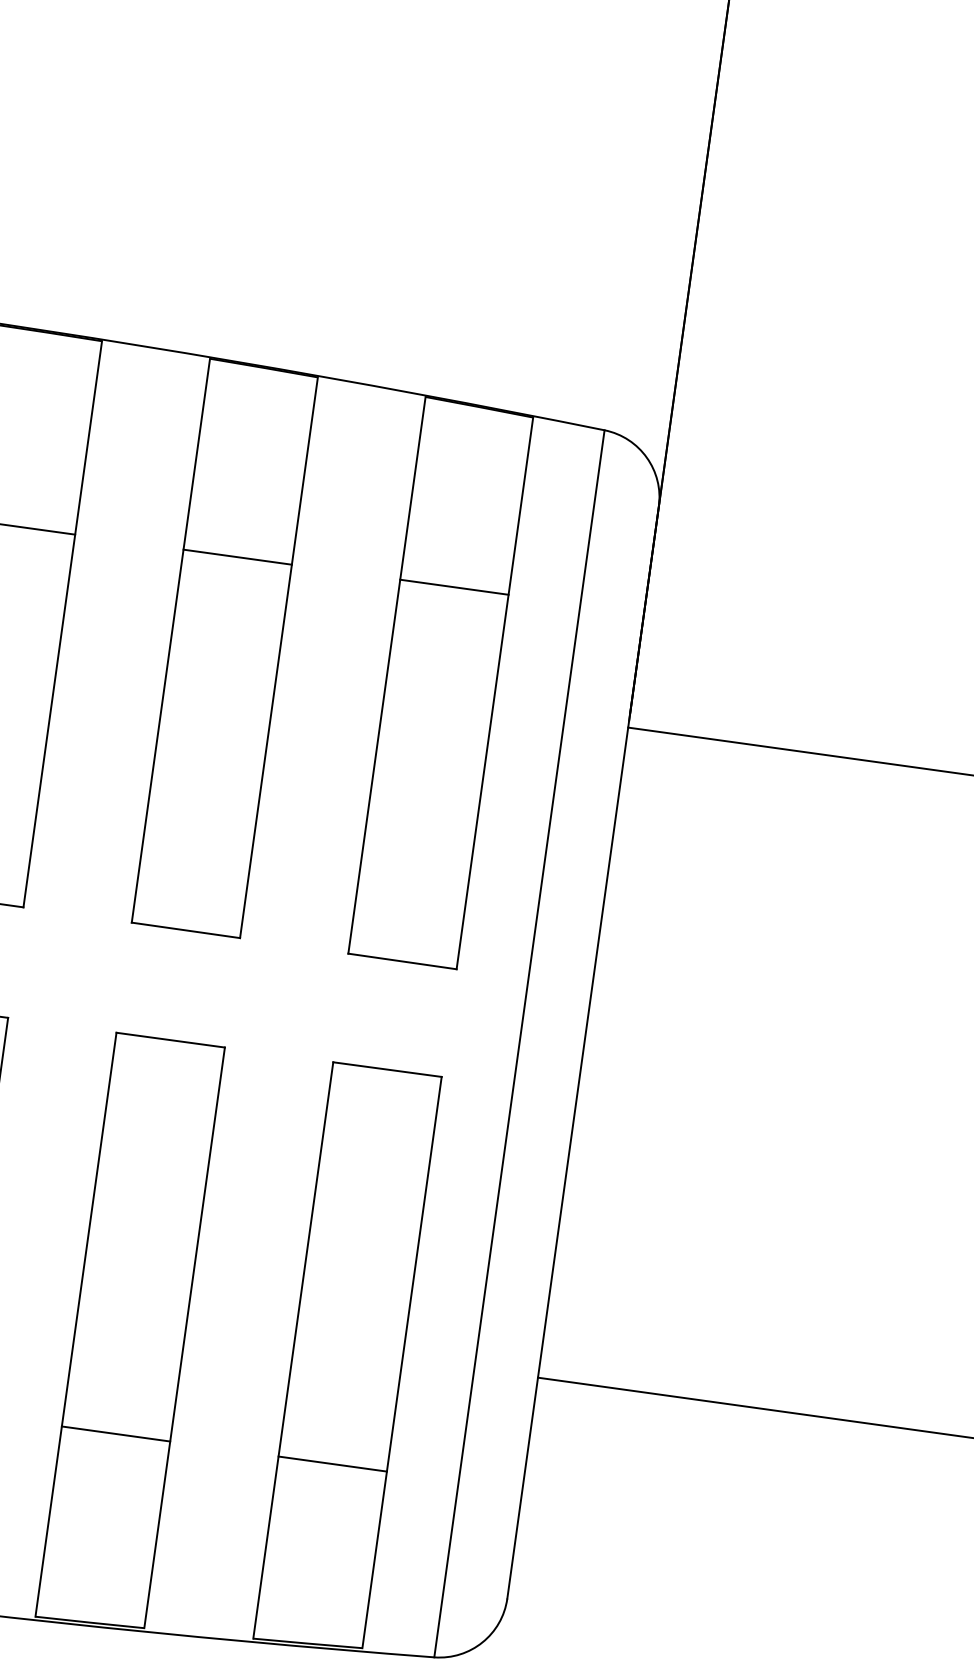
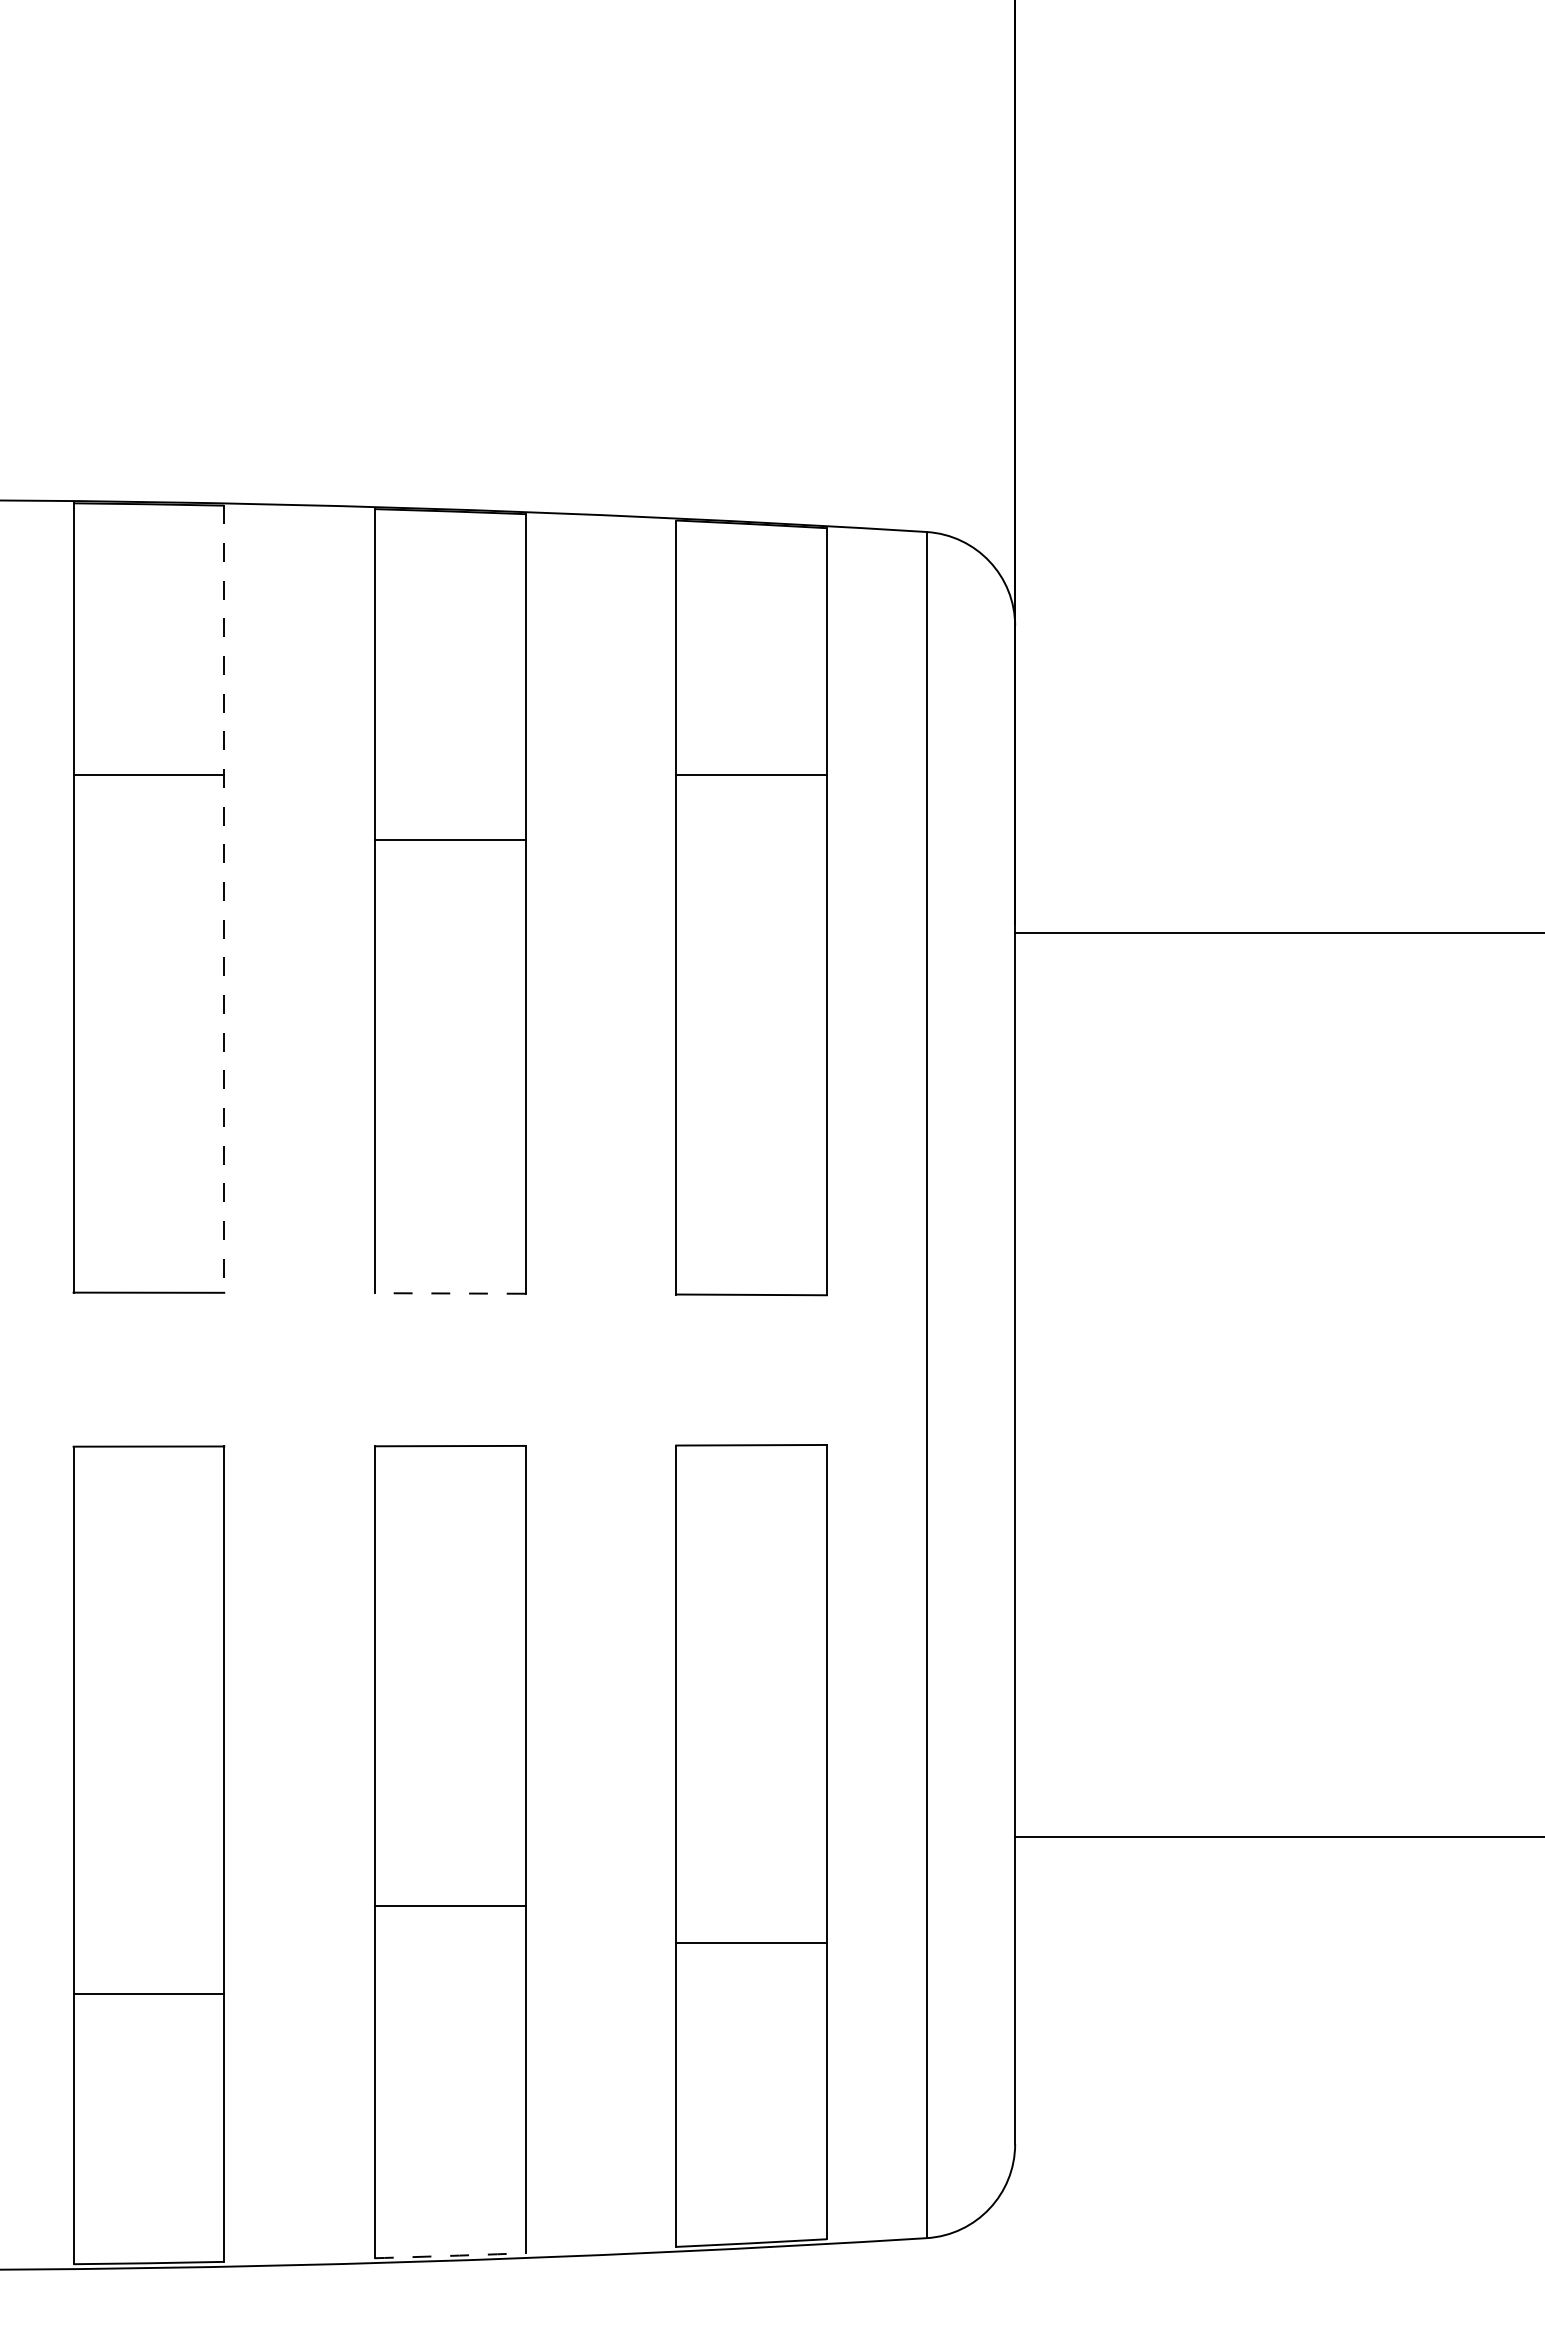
line: (237, 557) -> (449, 839), moved
line: (62, 624) -> (224, 899), solid -> dashed
line: (185, 930) -> (449, 1293), solid -> dashed
line: (115, 1433) -> (449, 1905), moved
line: (332, 1463) -> (751, 1942), moved
arc: (90, 1622) -> (450, 2255), solid -> dashed

